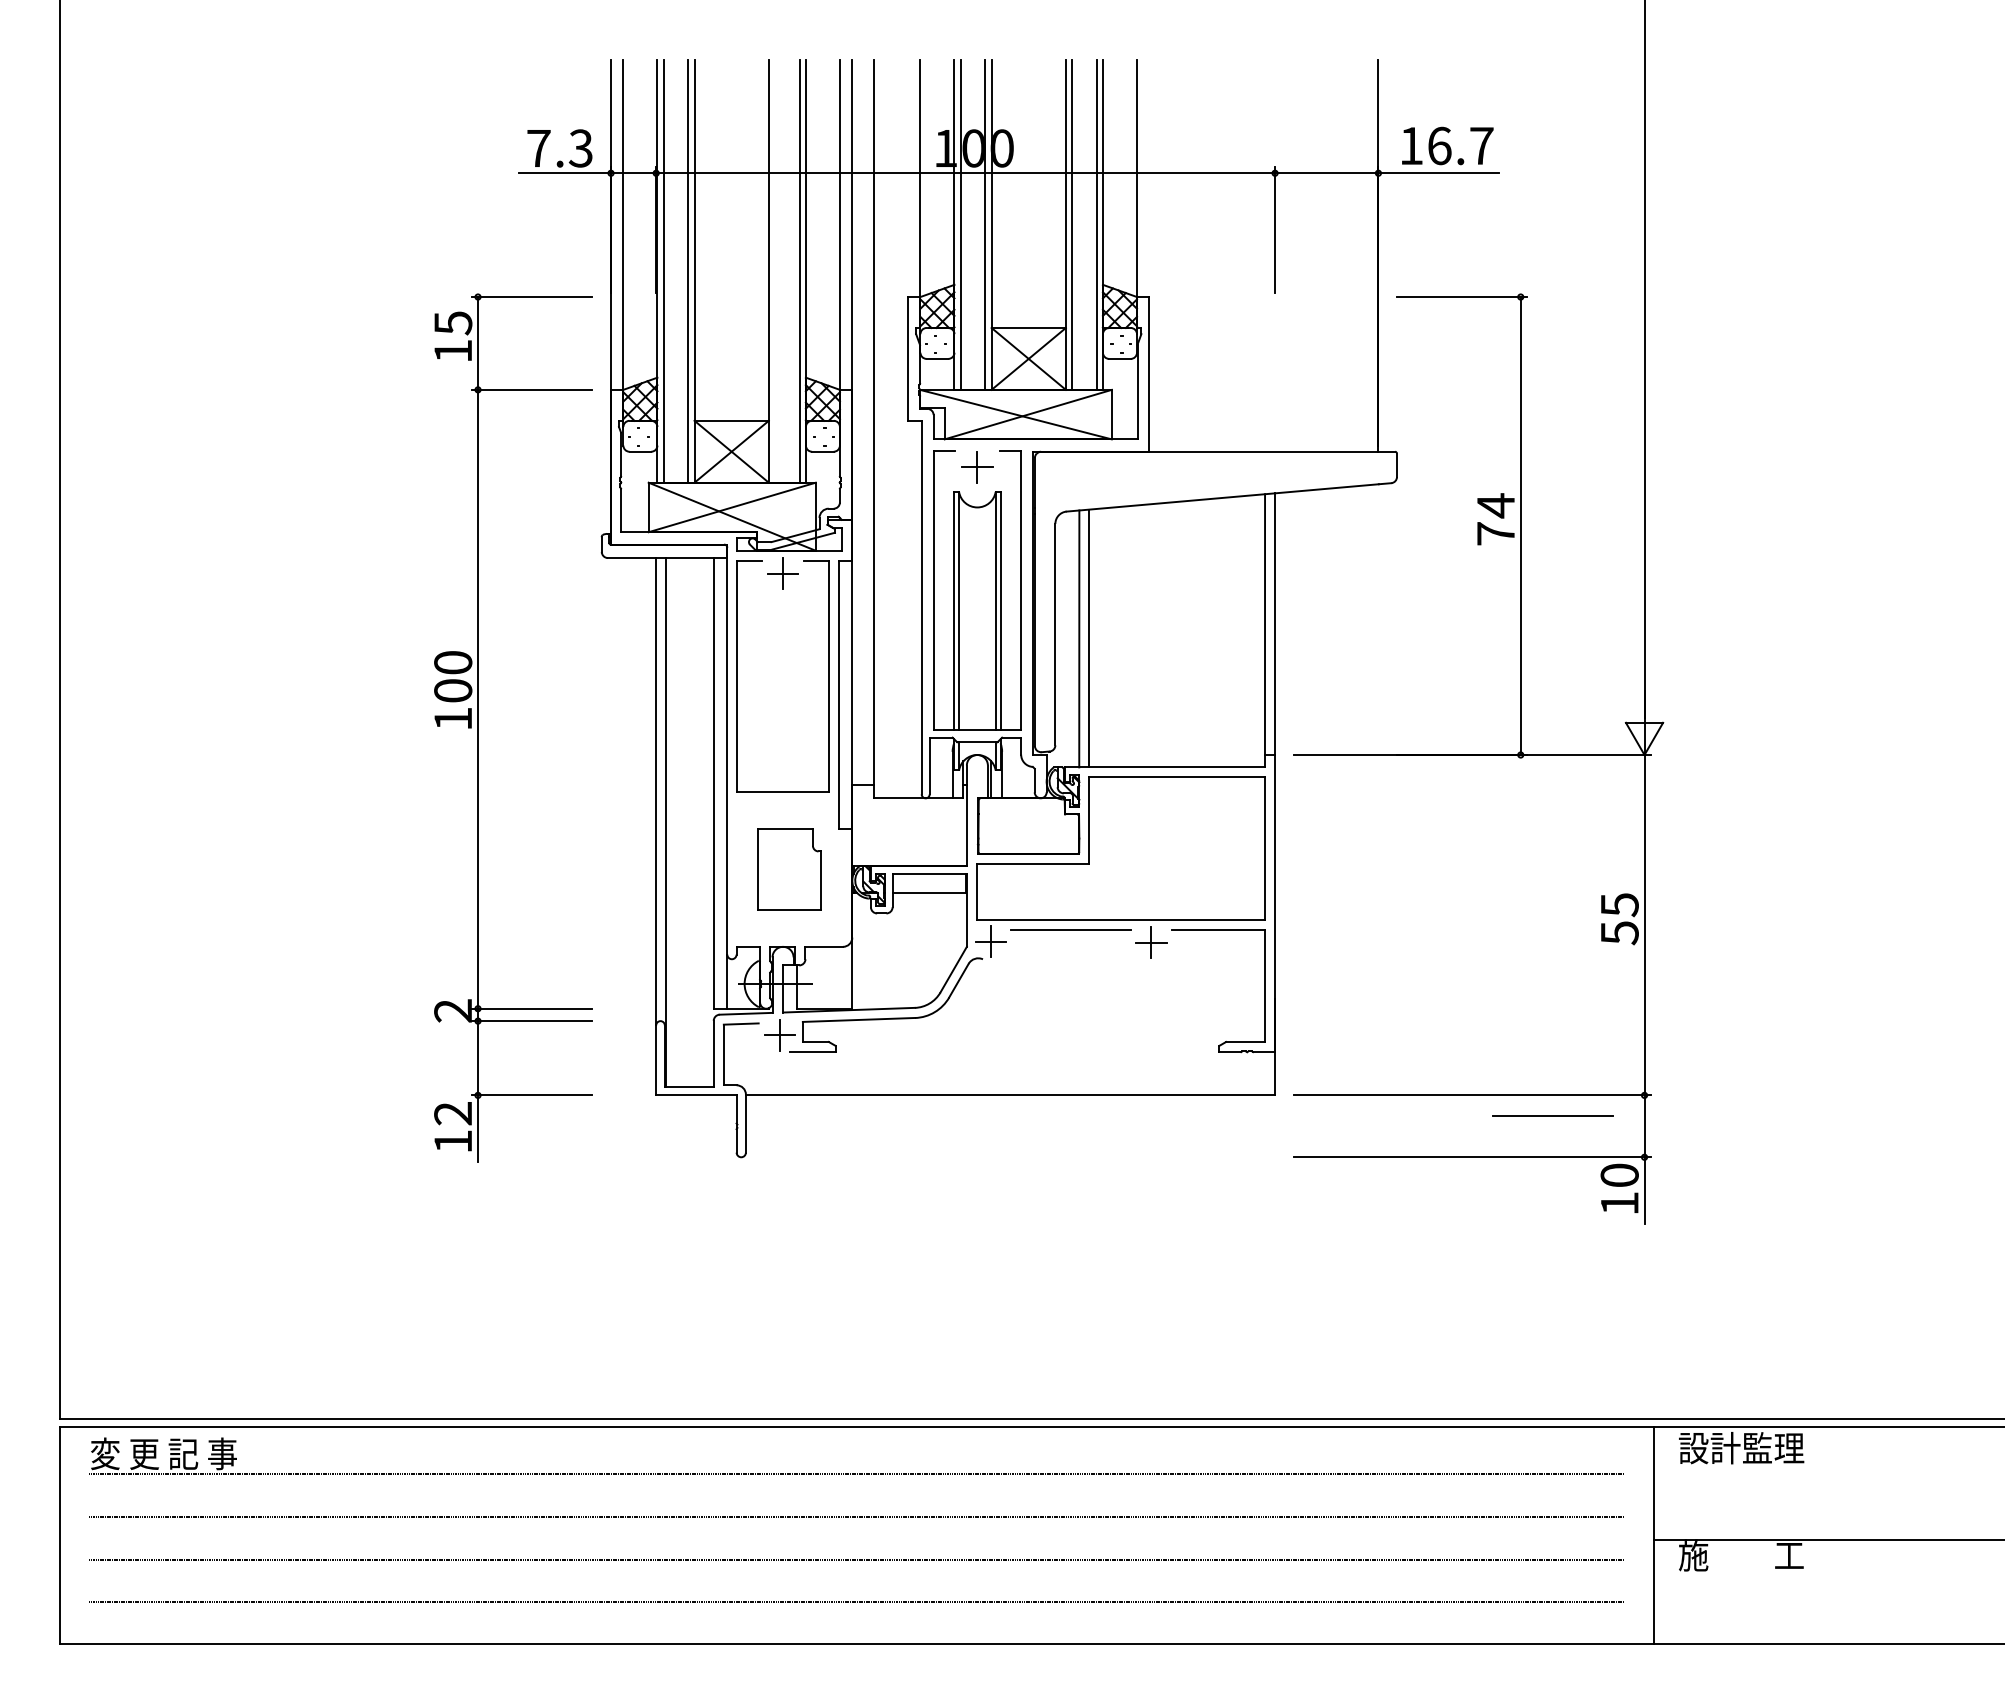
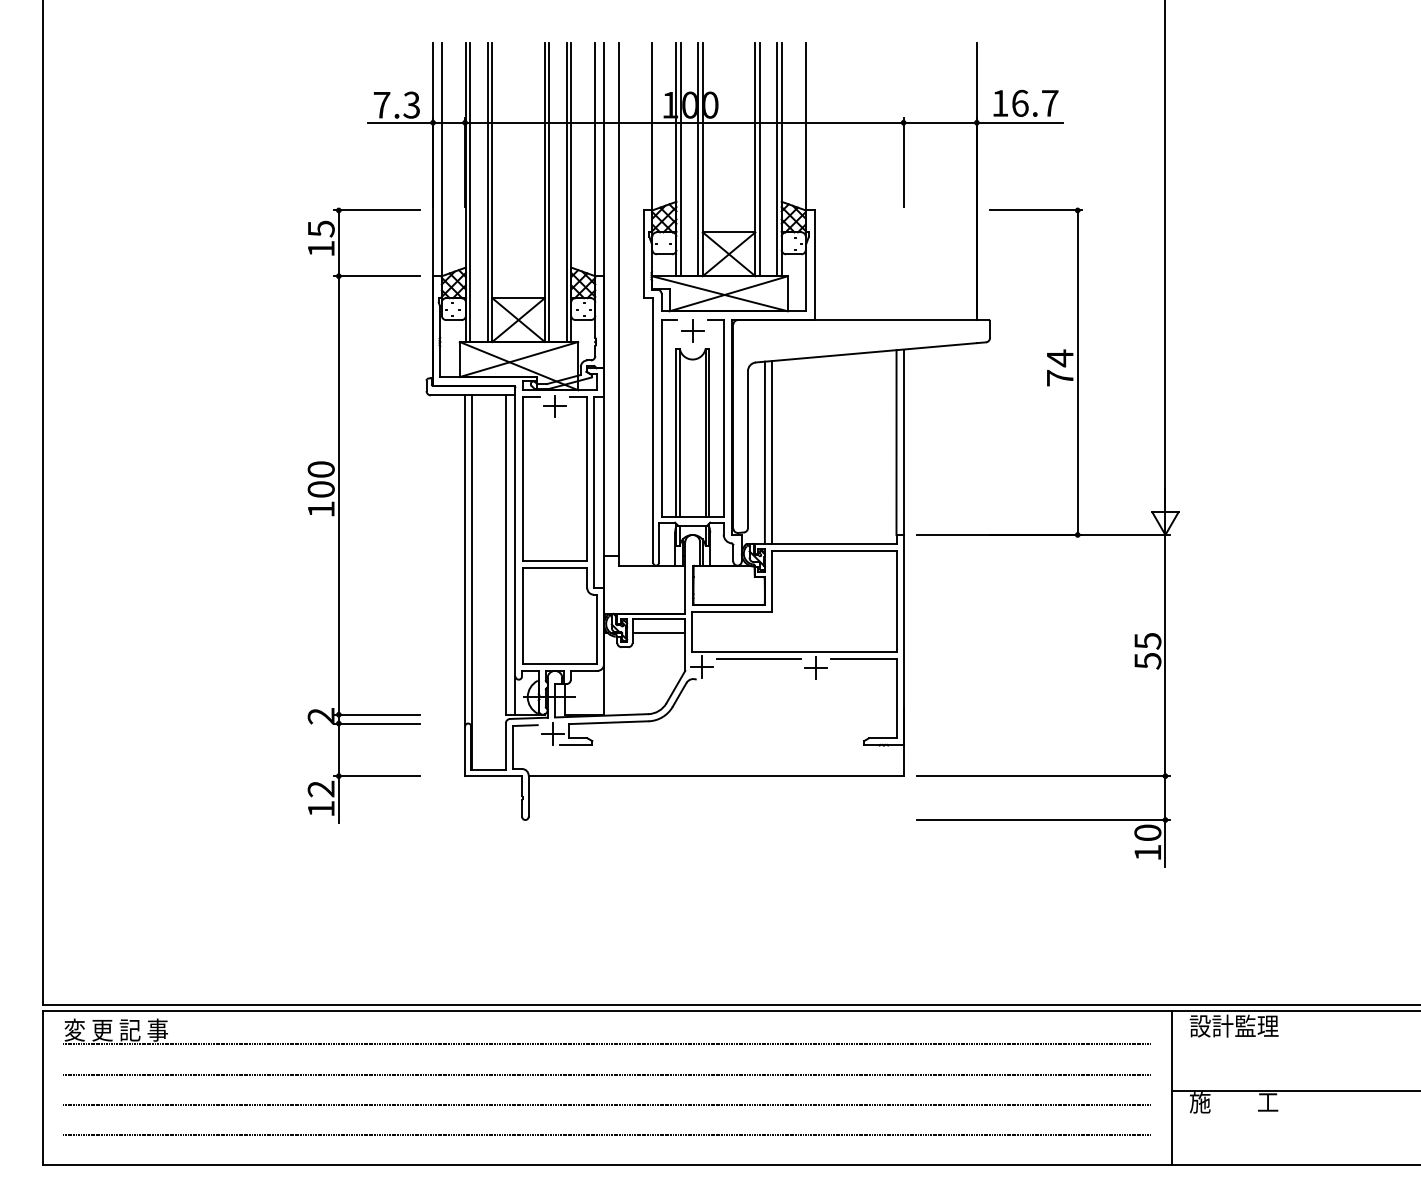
line: (775, 271) -> (549, 192), added
part: (789, 869) -> (559, 616), size x1.67
line: (1552, 1115) -> (1100, 790), removed

